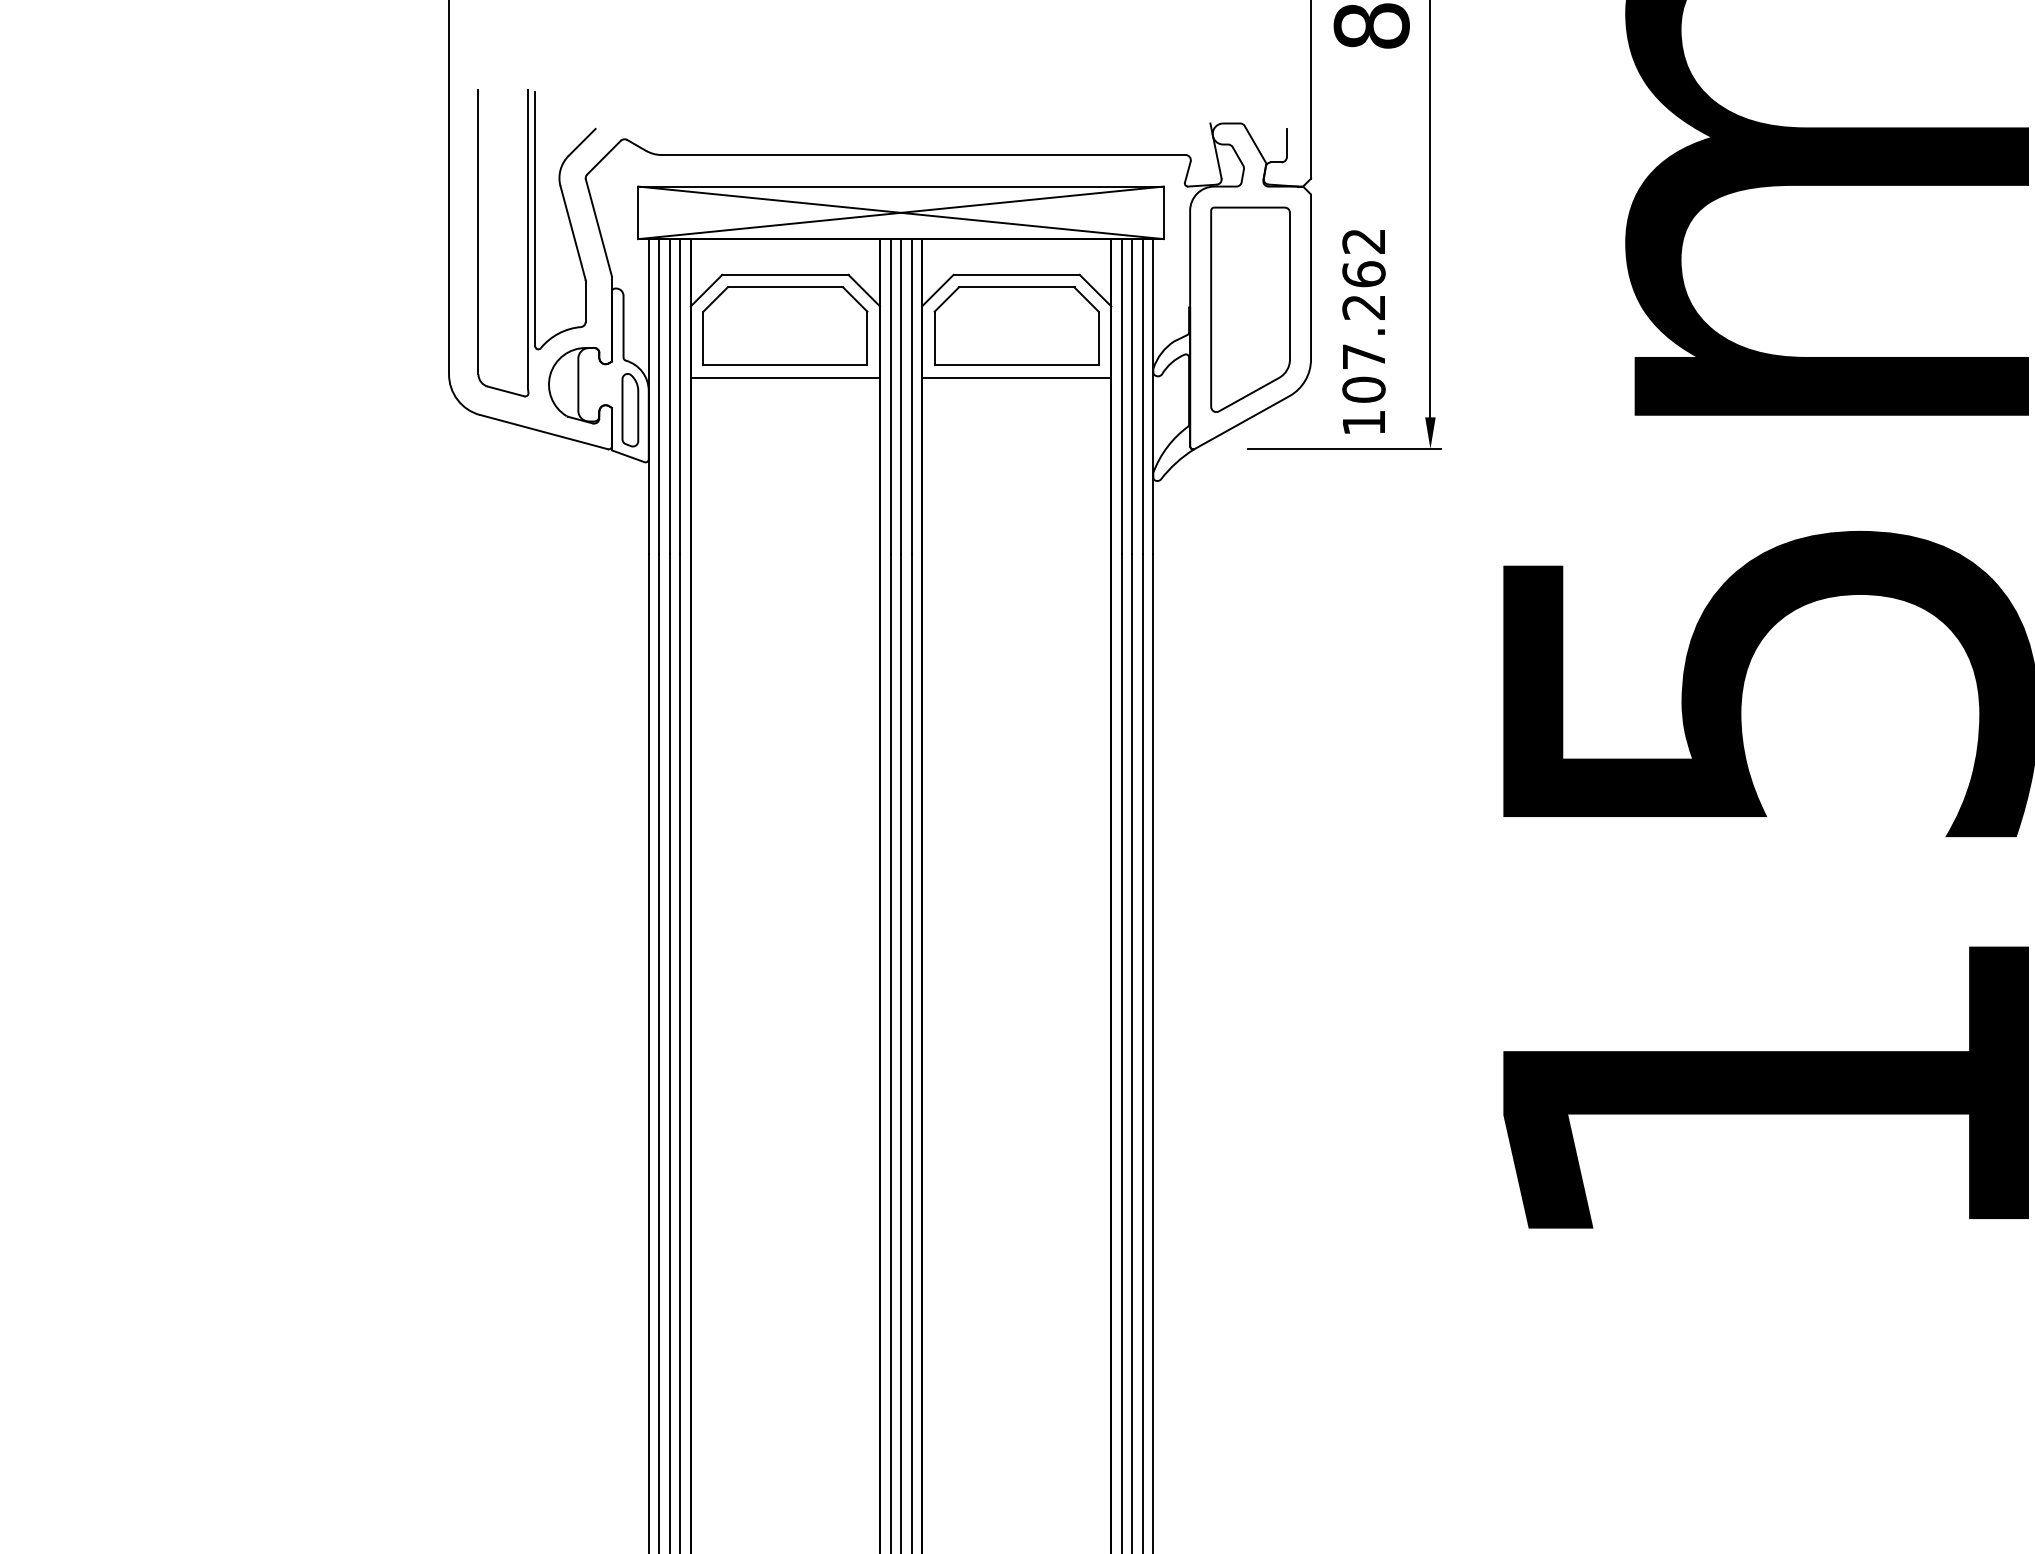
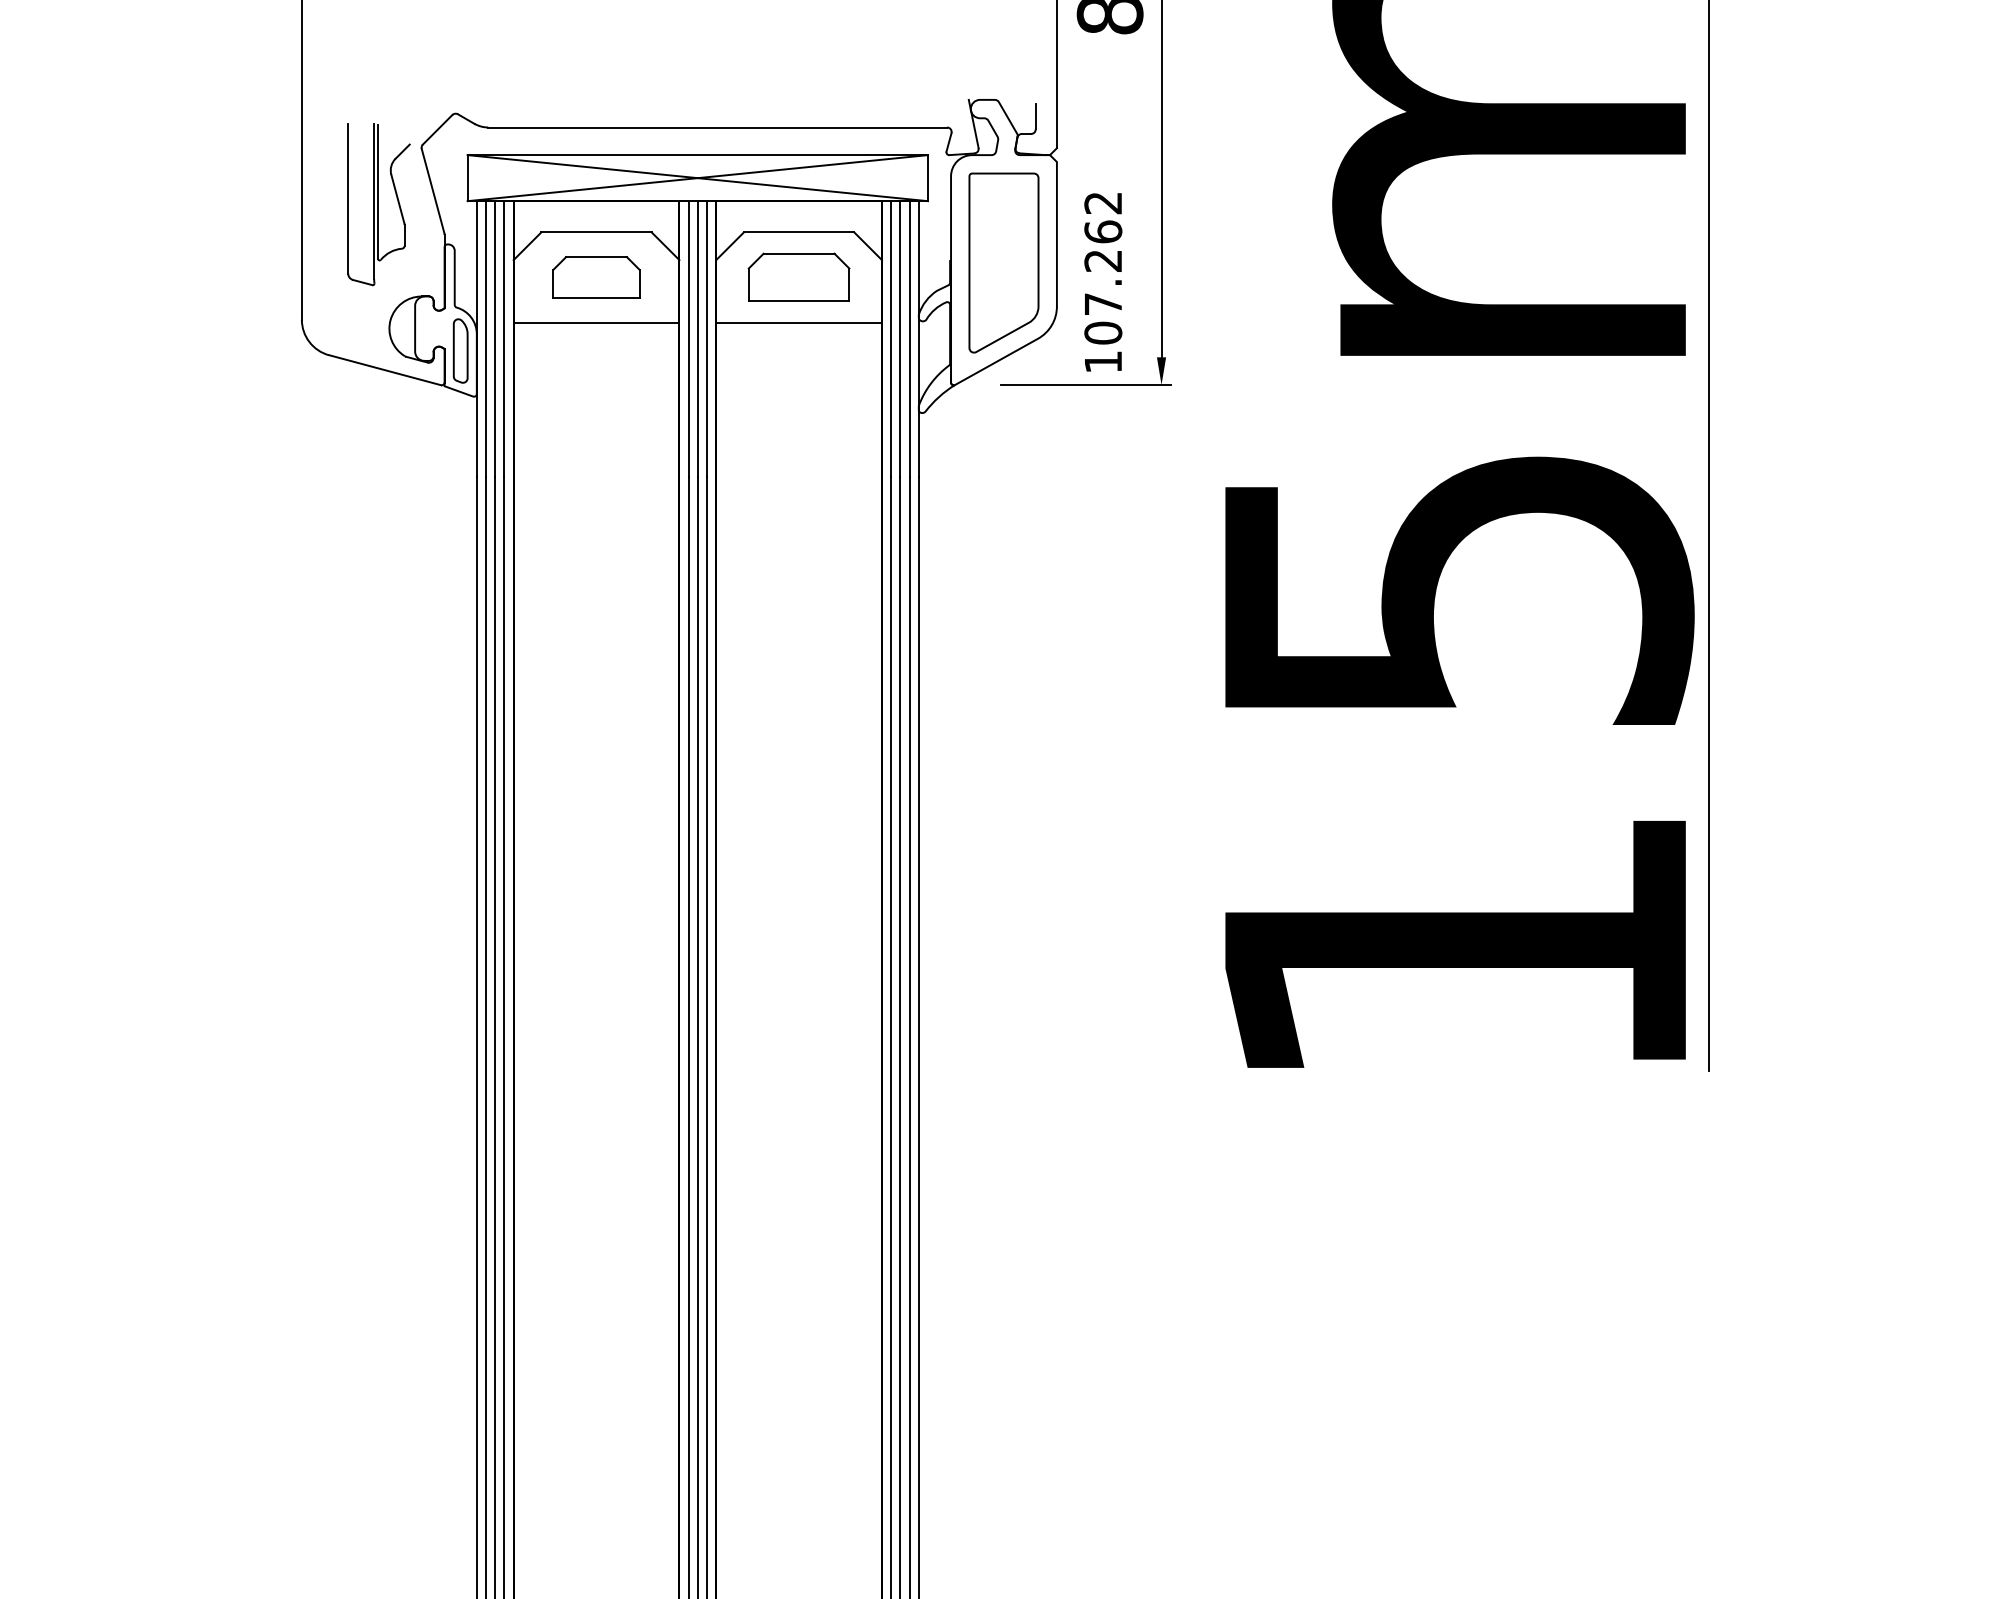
part: (536, 242) -> (378, 204), size x0.6
part: (785, 326) -> (596, 277), size x0.6
part: (1015, 326) -> (798, 277), size x0.7

